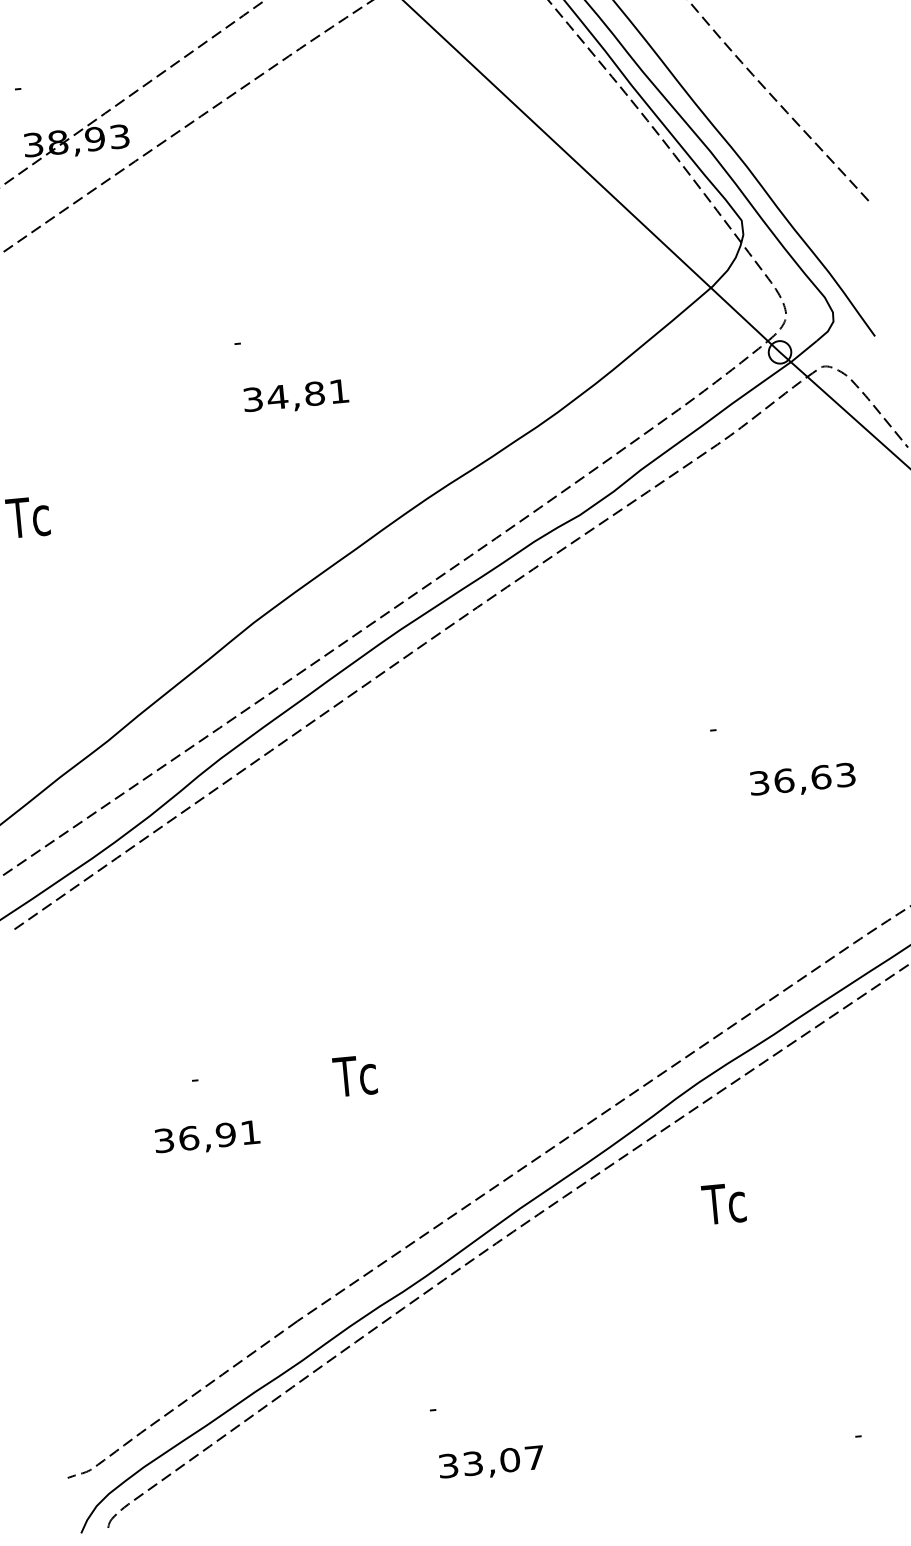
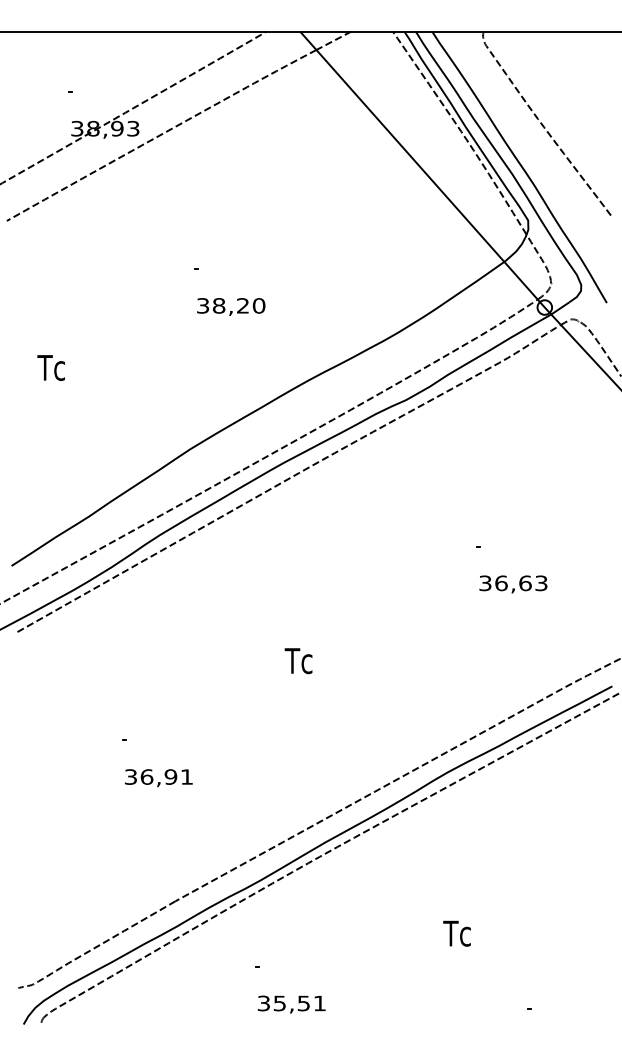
text: (307, 393) -> (238, 305), 34,81 -> 38,20
text: (802, 780) -> (513, 584), moved
text: (355, 1076) -> (298, 661), moved
text: (206, 1138) -> (158, 778), moved
text: (723, 1203) -> (456, 933), moved
text: (503, 1460) -> (299, 1003), 33,07 -> 35,51

